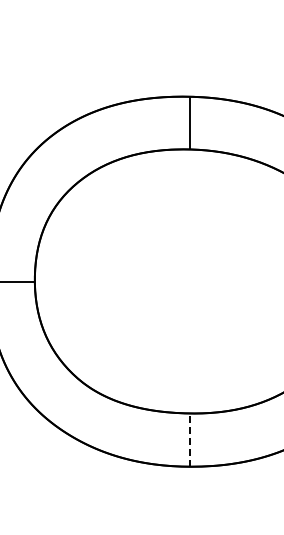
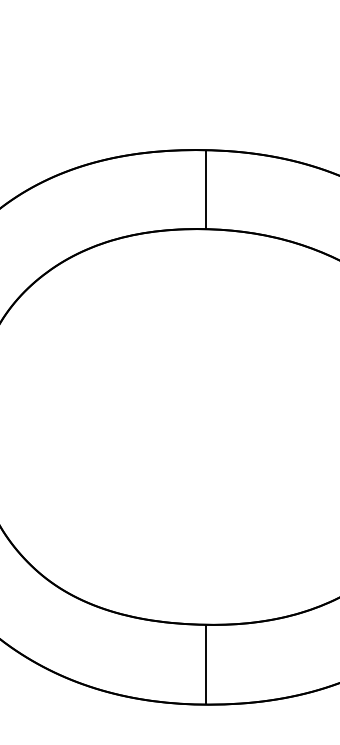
line: (189, 440) -> (206, 665), dashed -> solid

